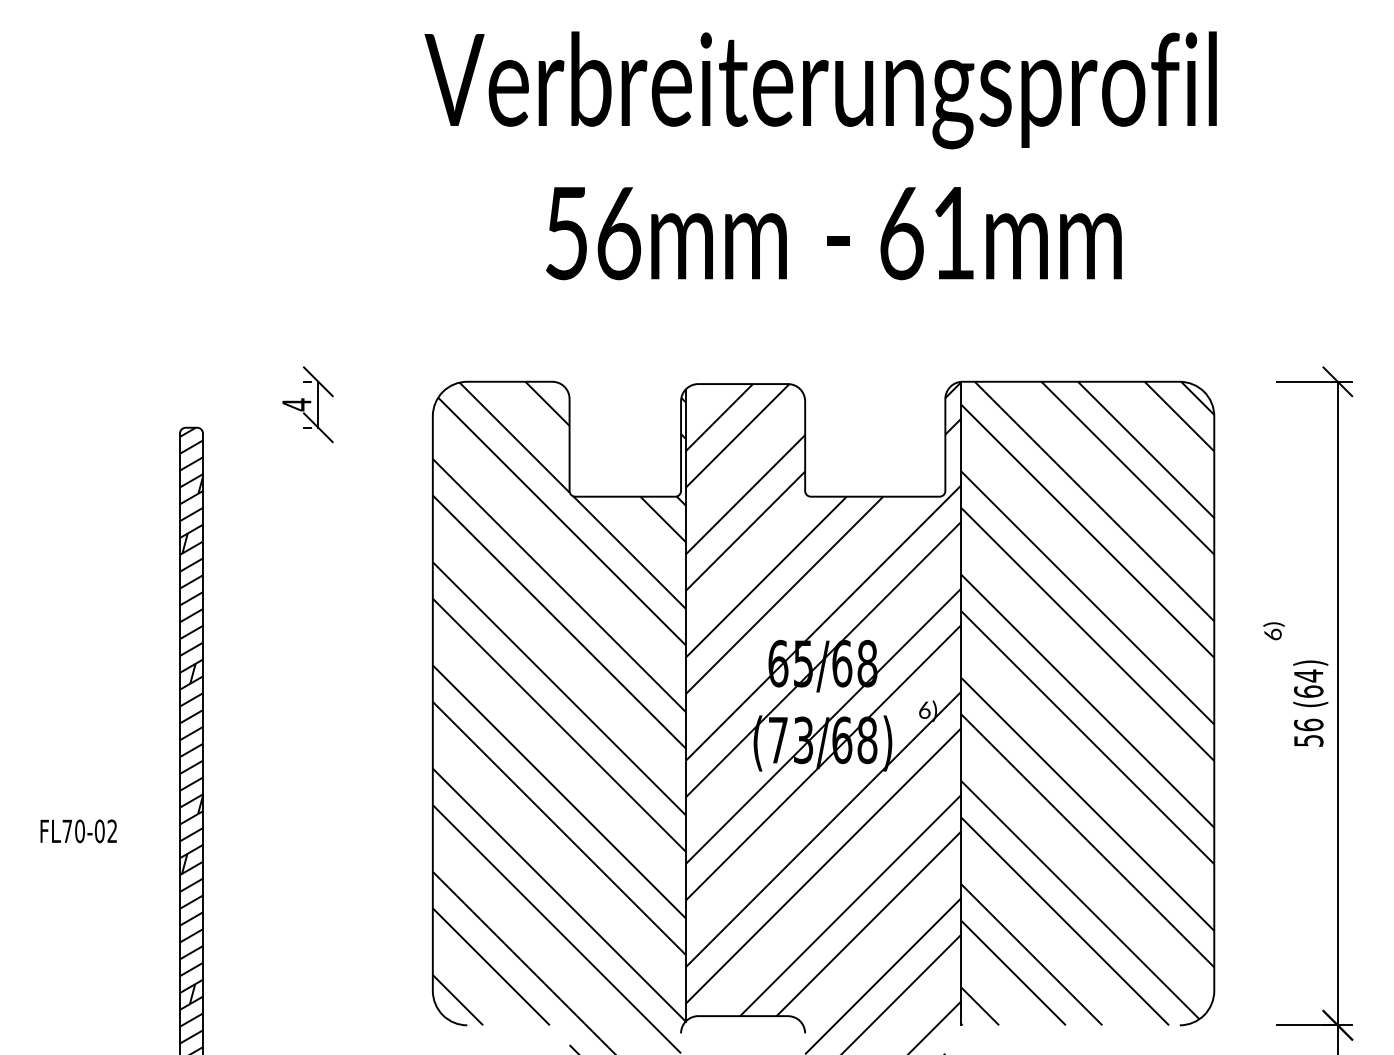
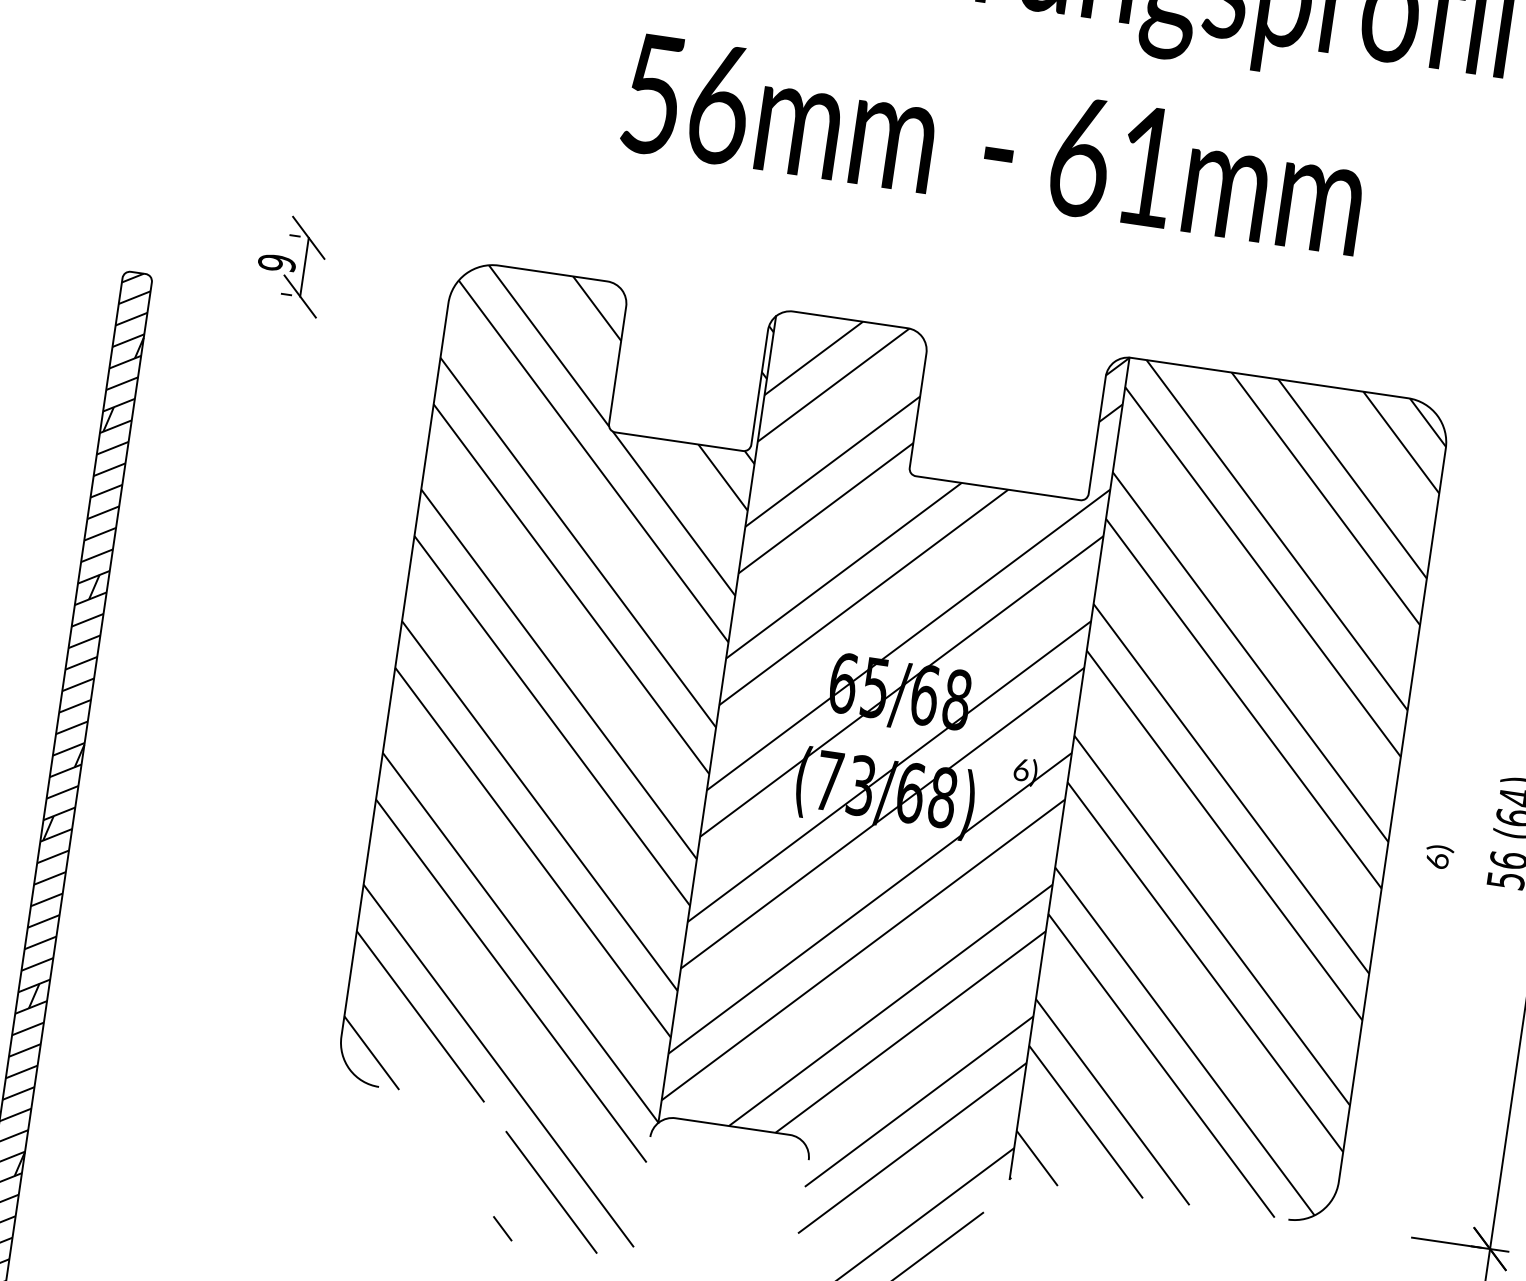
text: (296, 404) -> (276, 262), 4 -> 9
text: (1273, 631) -> (1438, 857), moved

